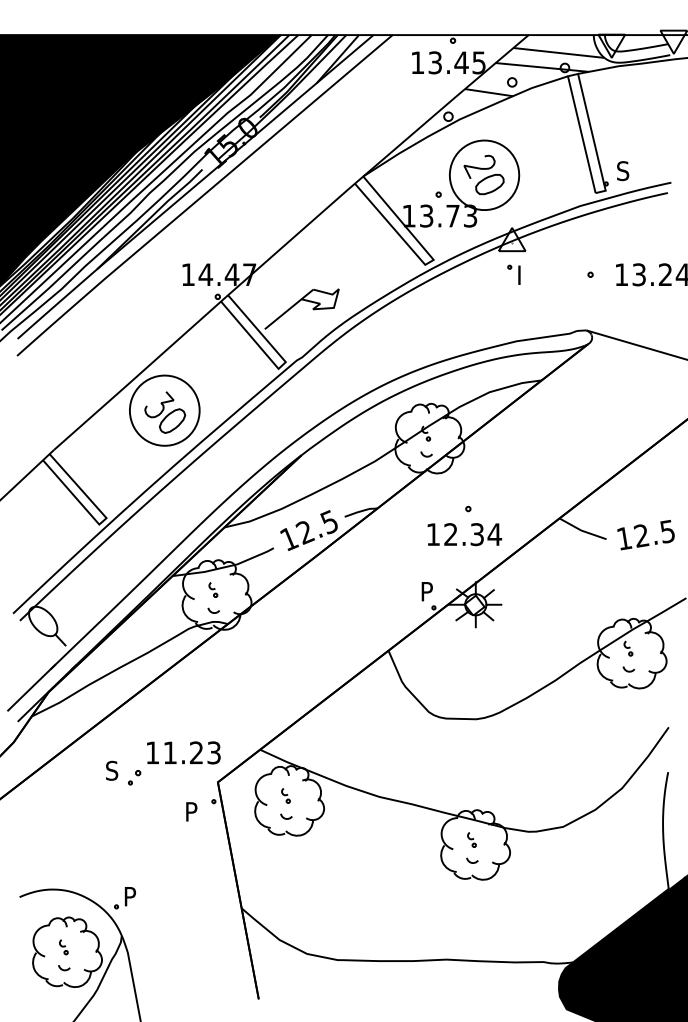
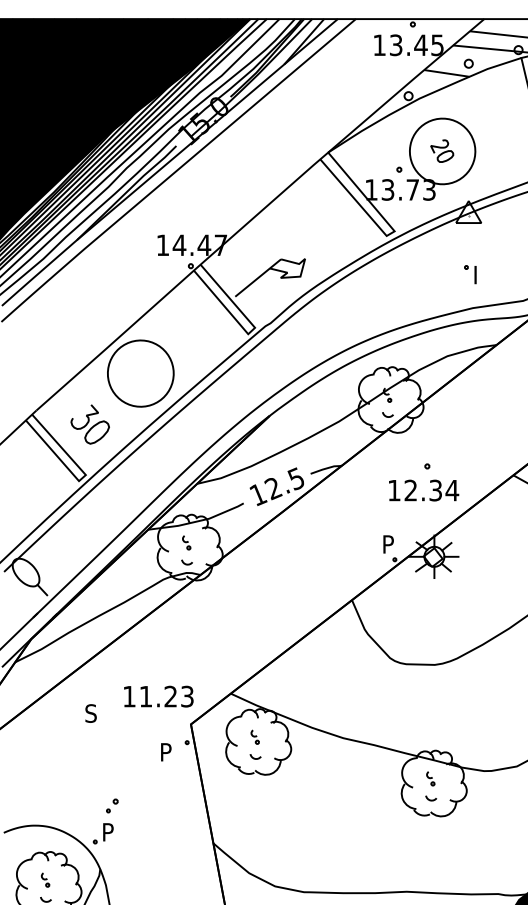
part: (483, 174) -> (441, 150), size x0.6
part: (513, 274) -> (469, 274), moved
part: (165, 412) -> (90, 424), moved
part: (134, 777) -> (112, 805), moved

